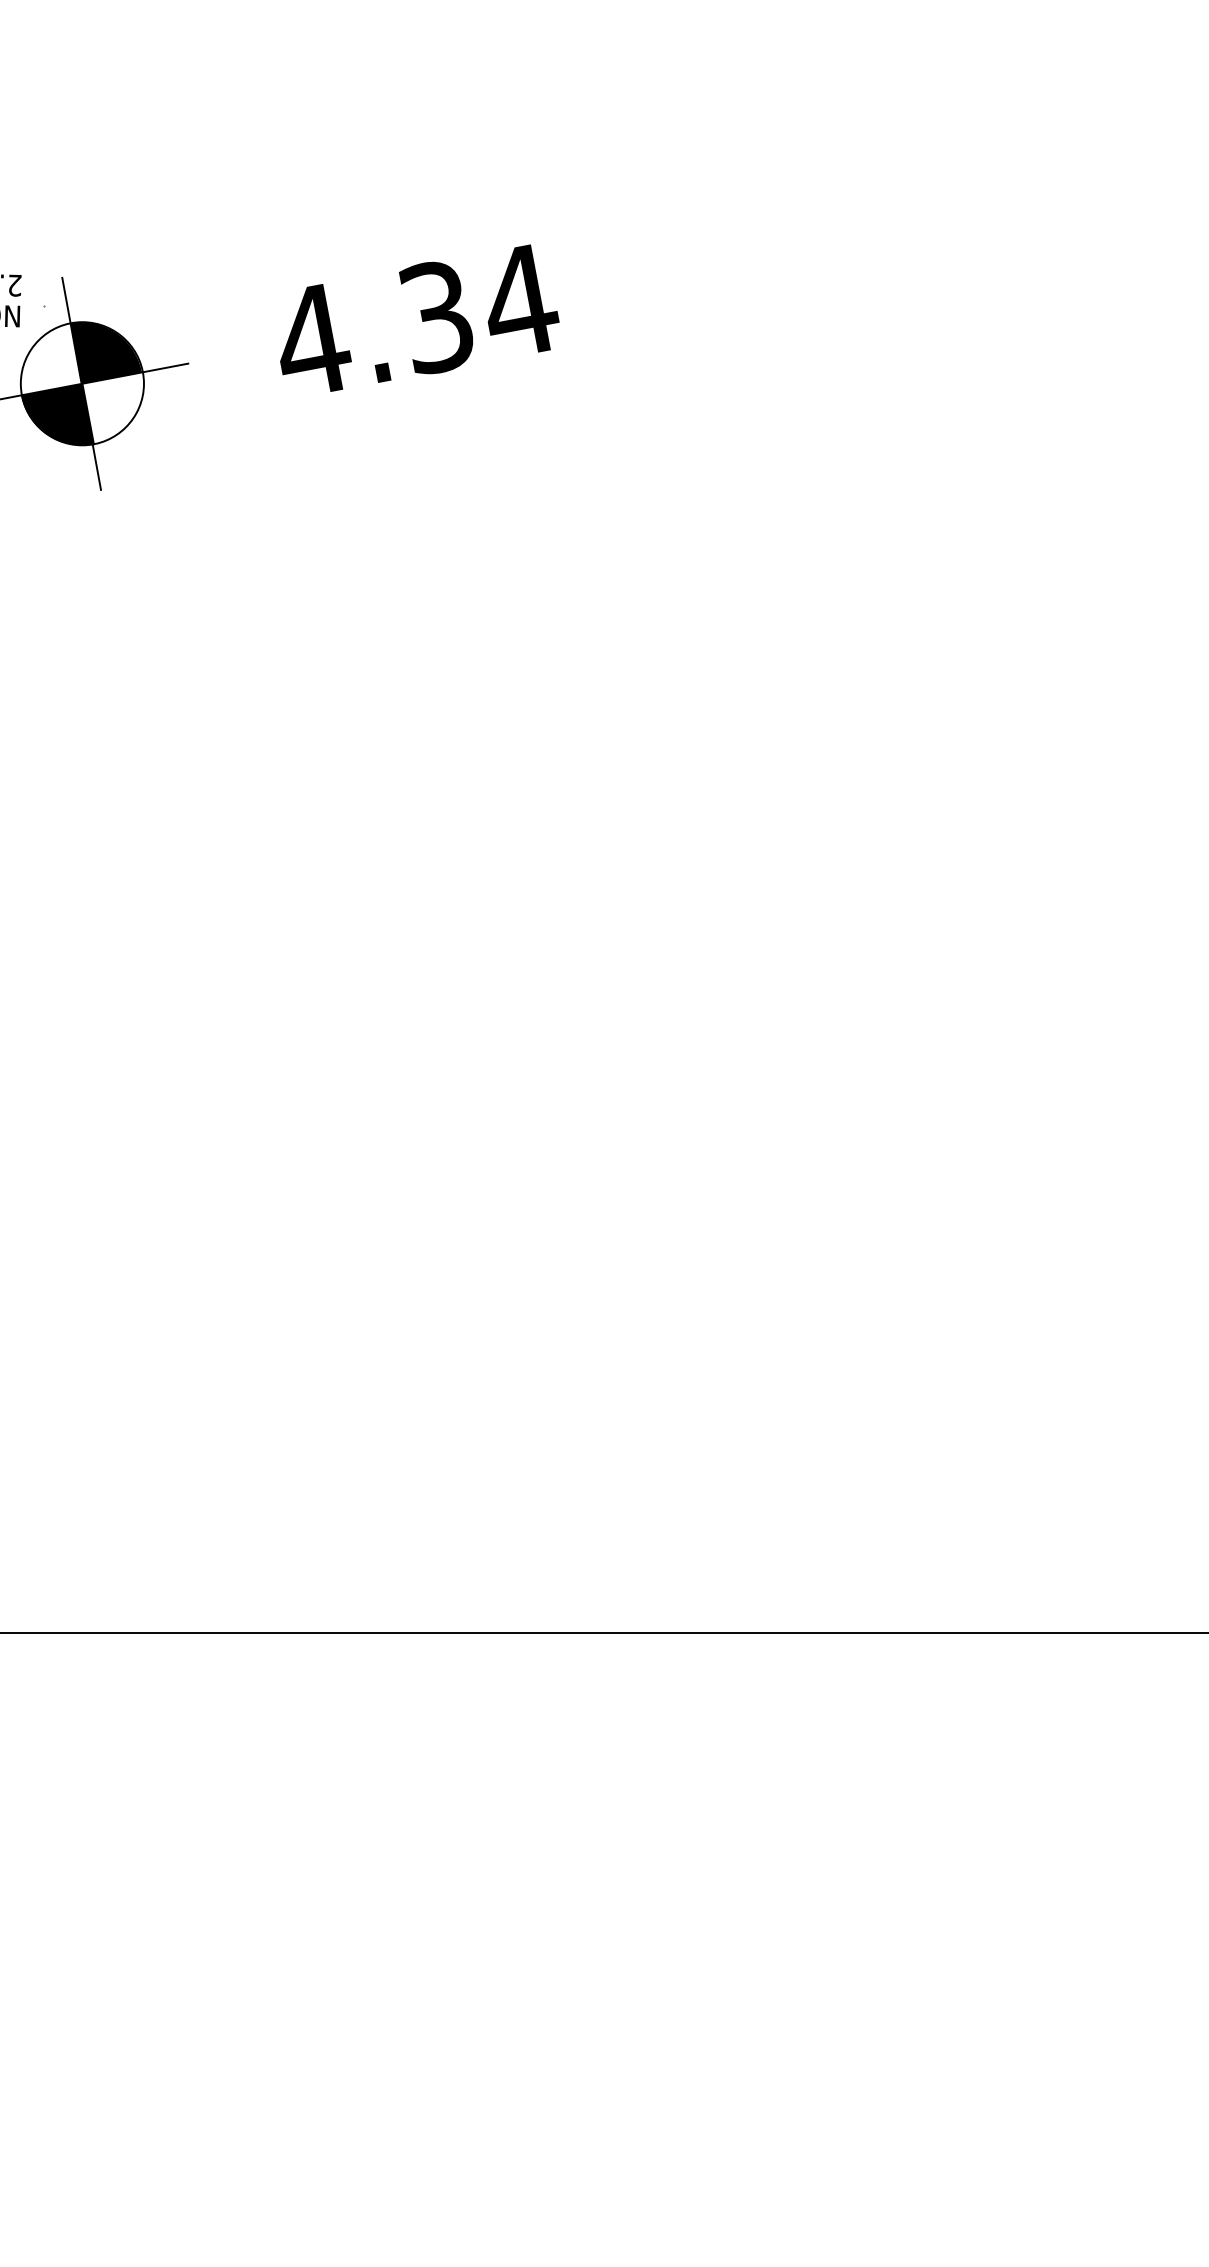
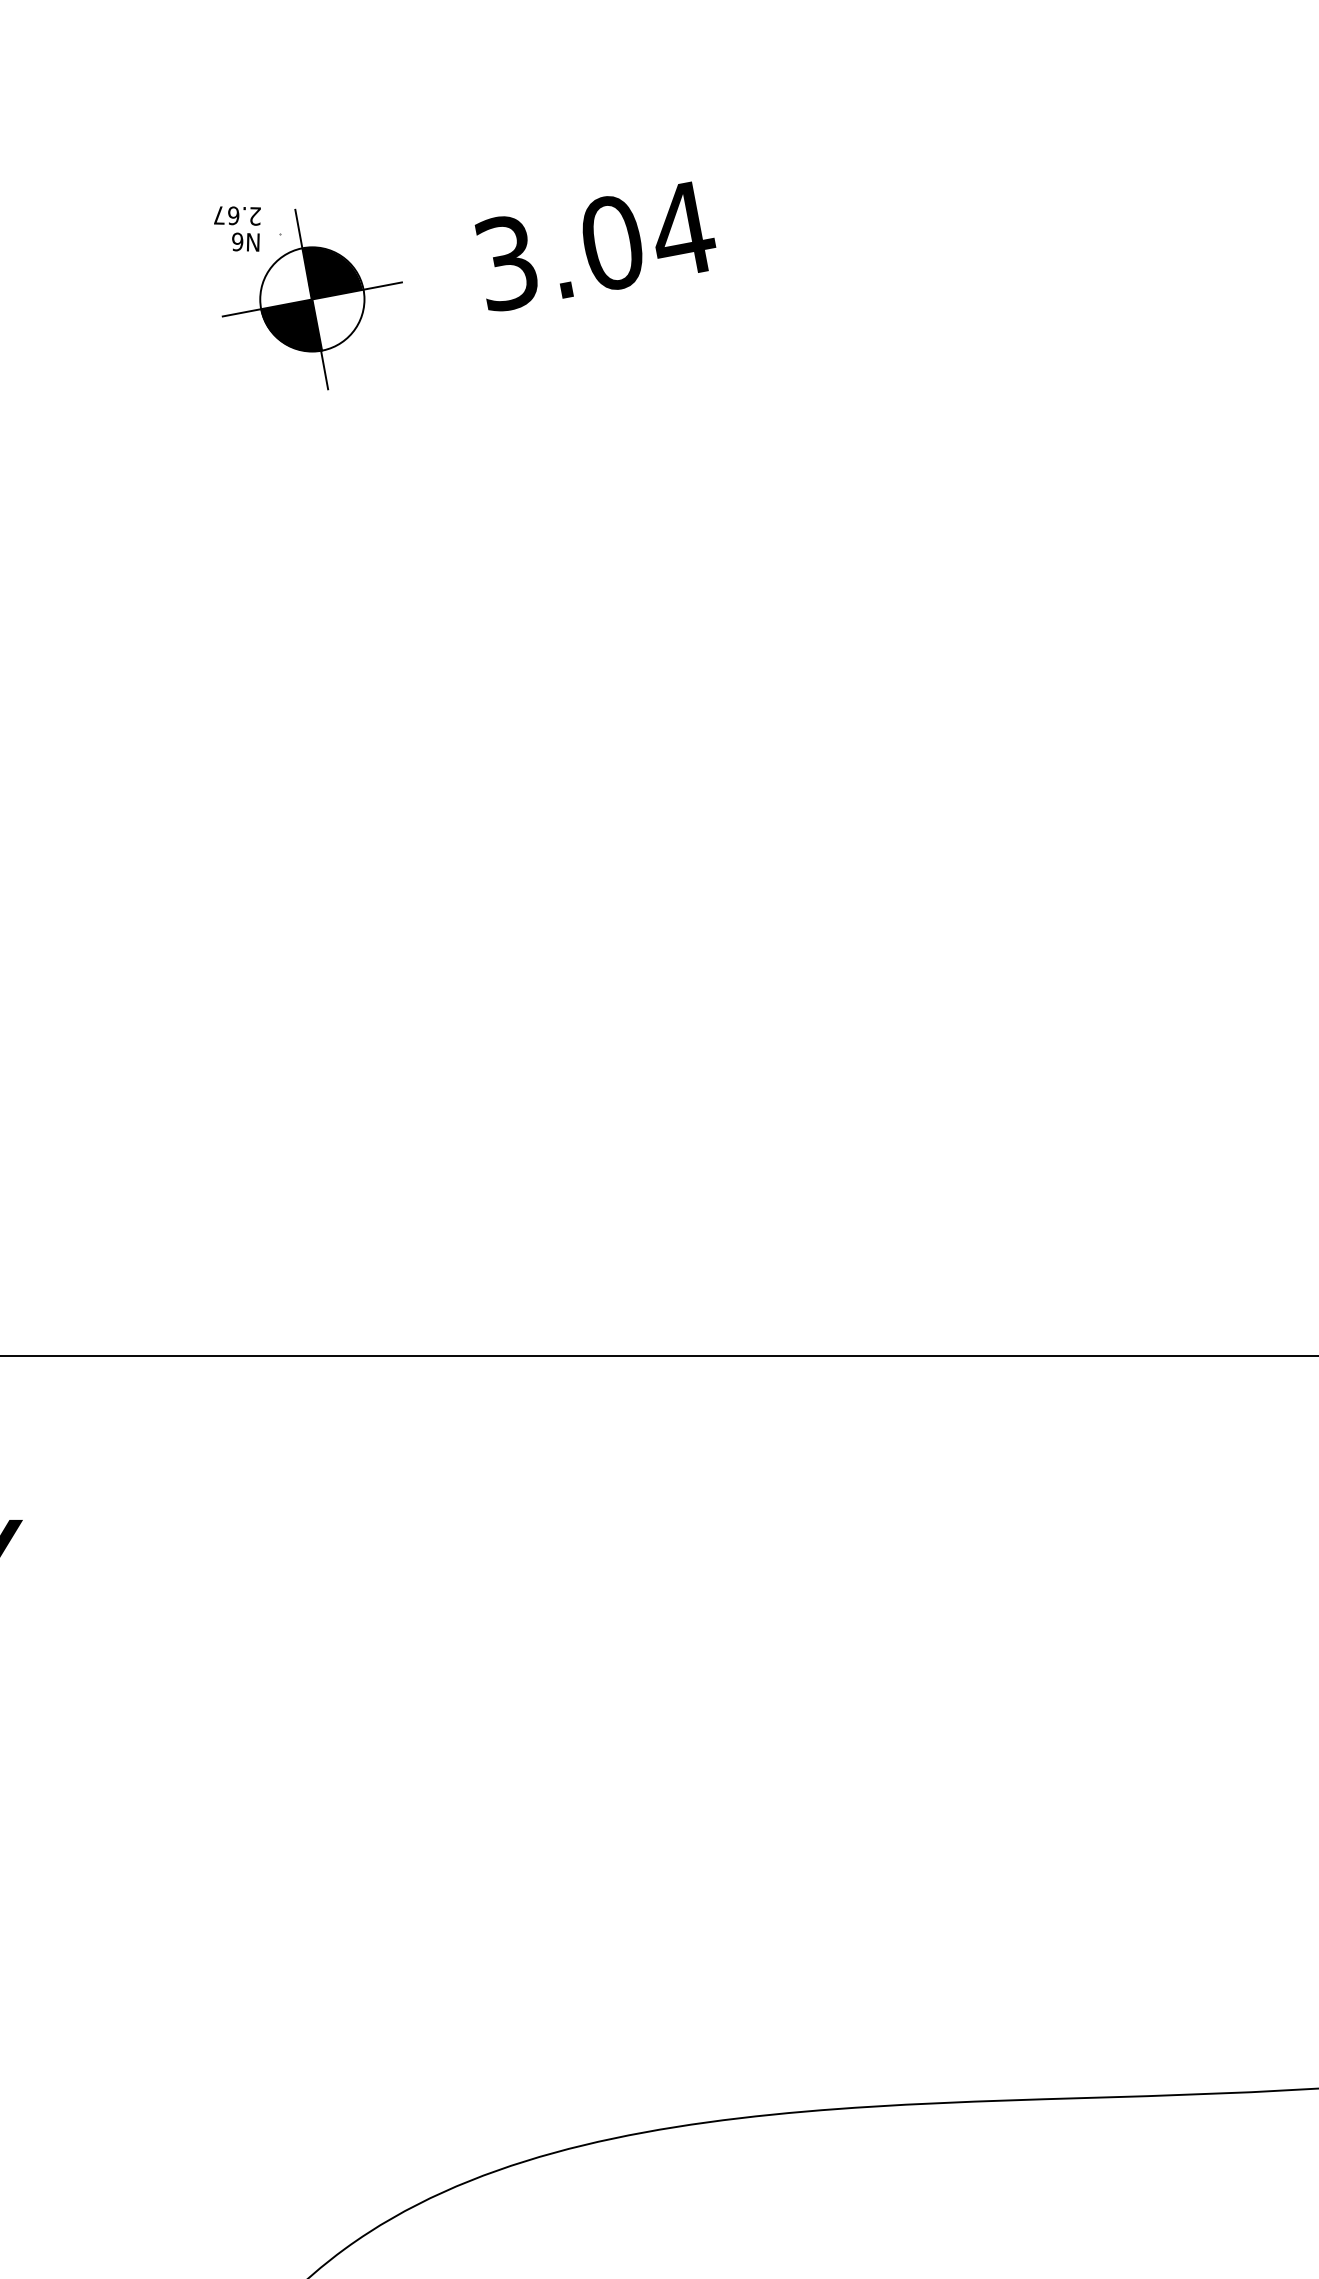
text: (373, 329) -> (558, 253), 4.34 -> 3.04

